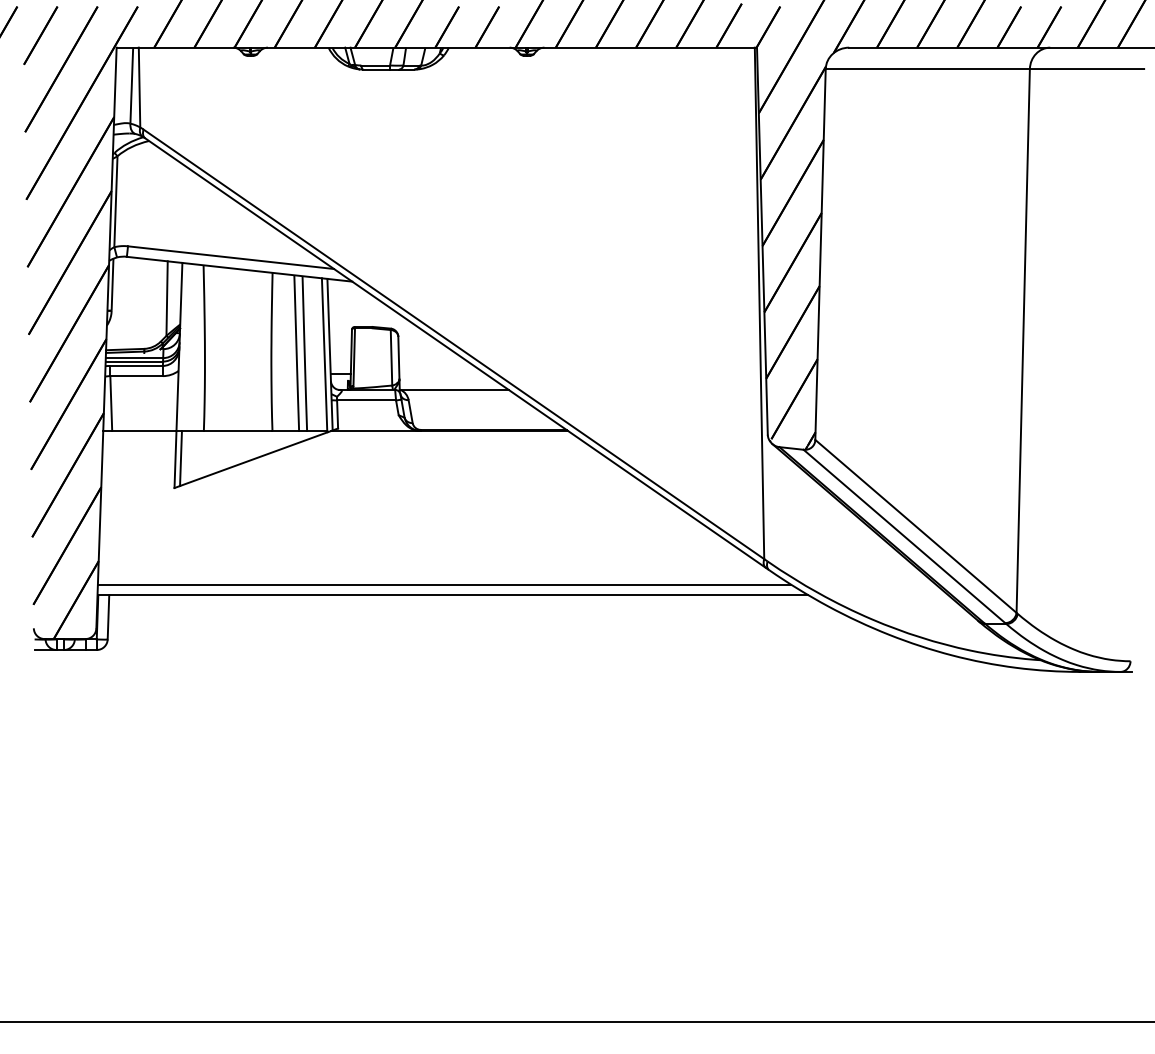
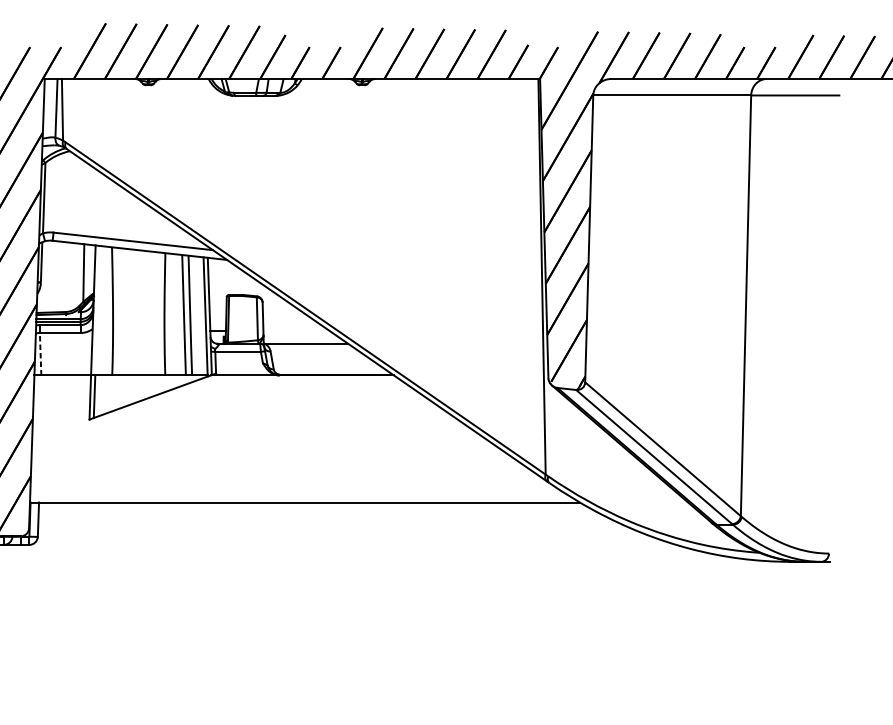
line: (111, 403) -> (40, 354), solid -> dashed
line: (444, 584) -> (298, 494), removed

